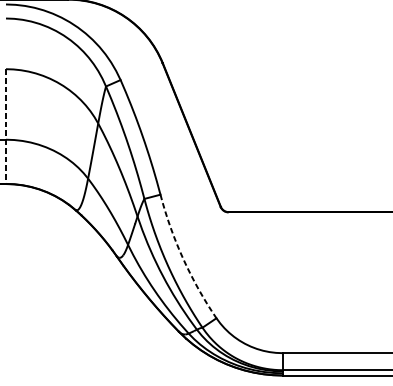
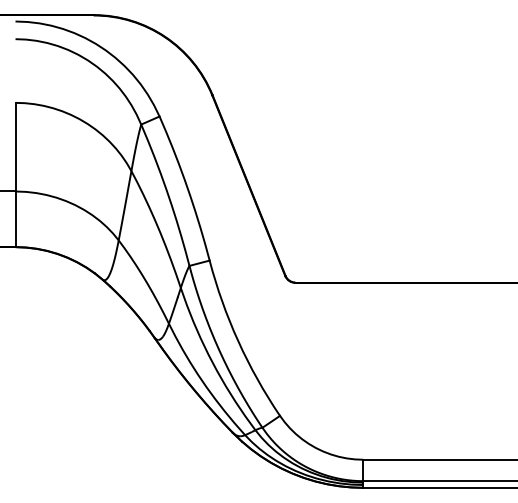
line: (5, 126) -> (15, 175), dashed -> solid
arc: (183, 259) -> (238, 341), dashed -> solid

